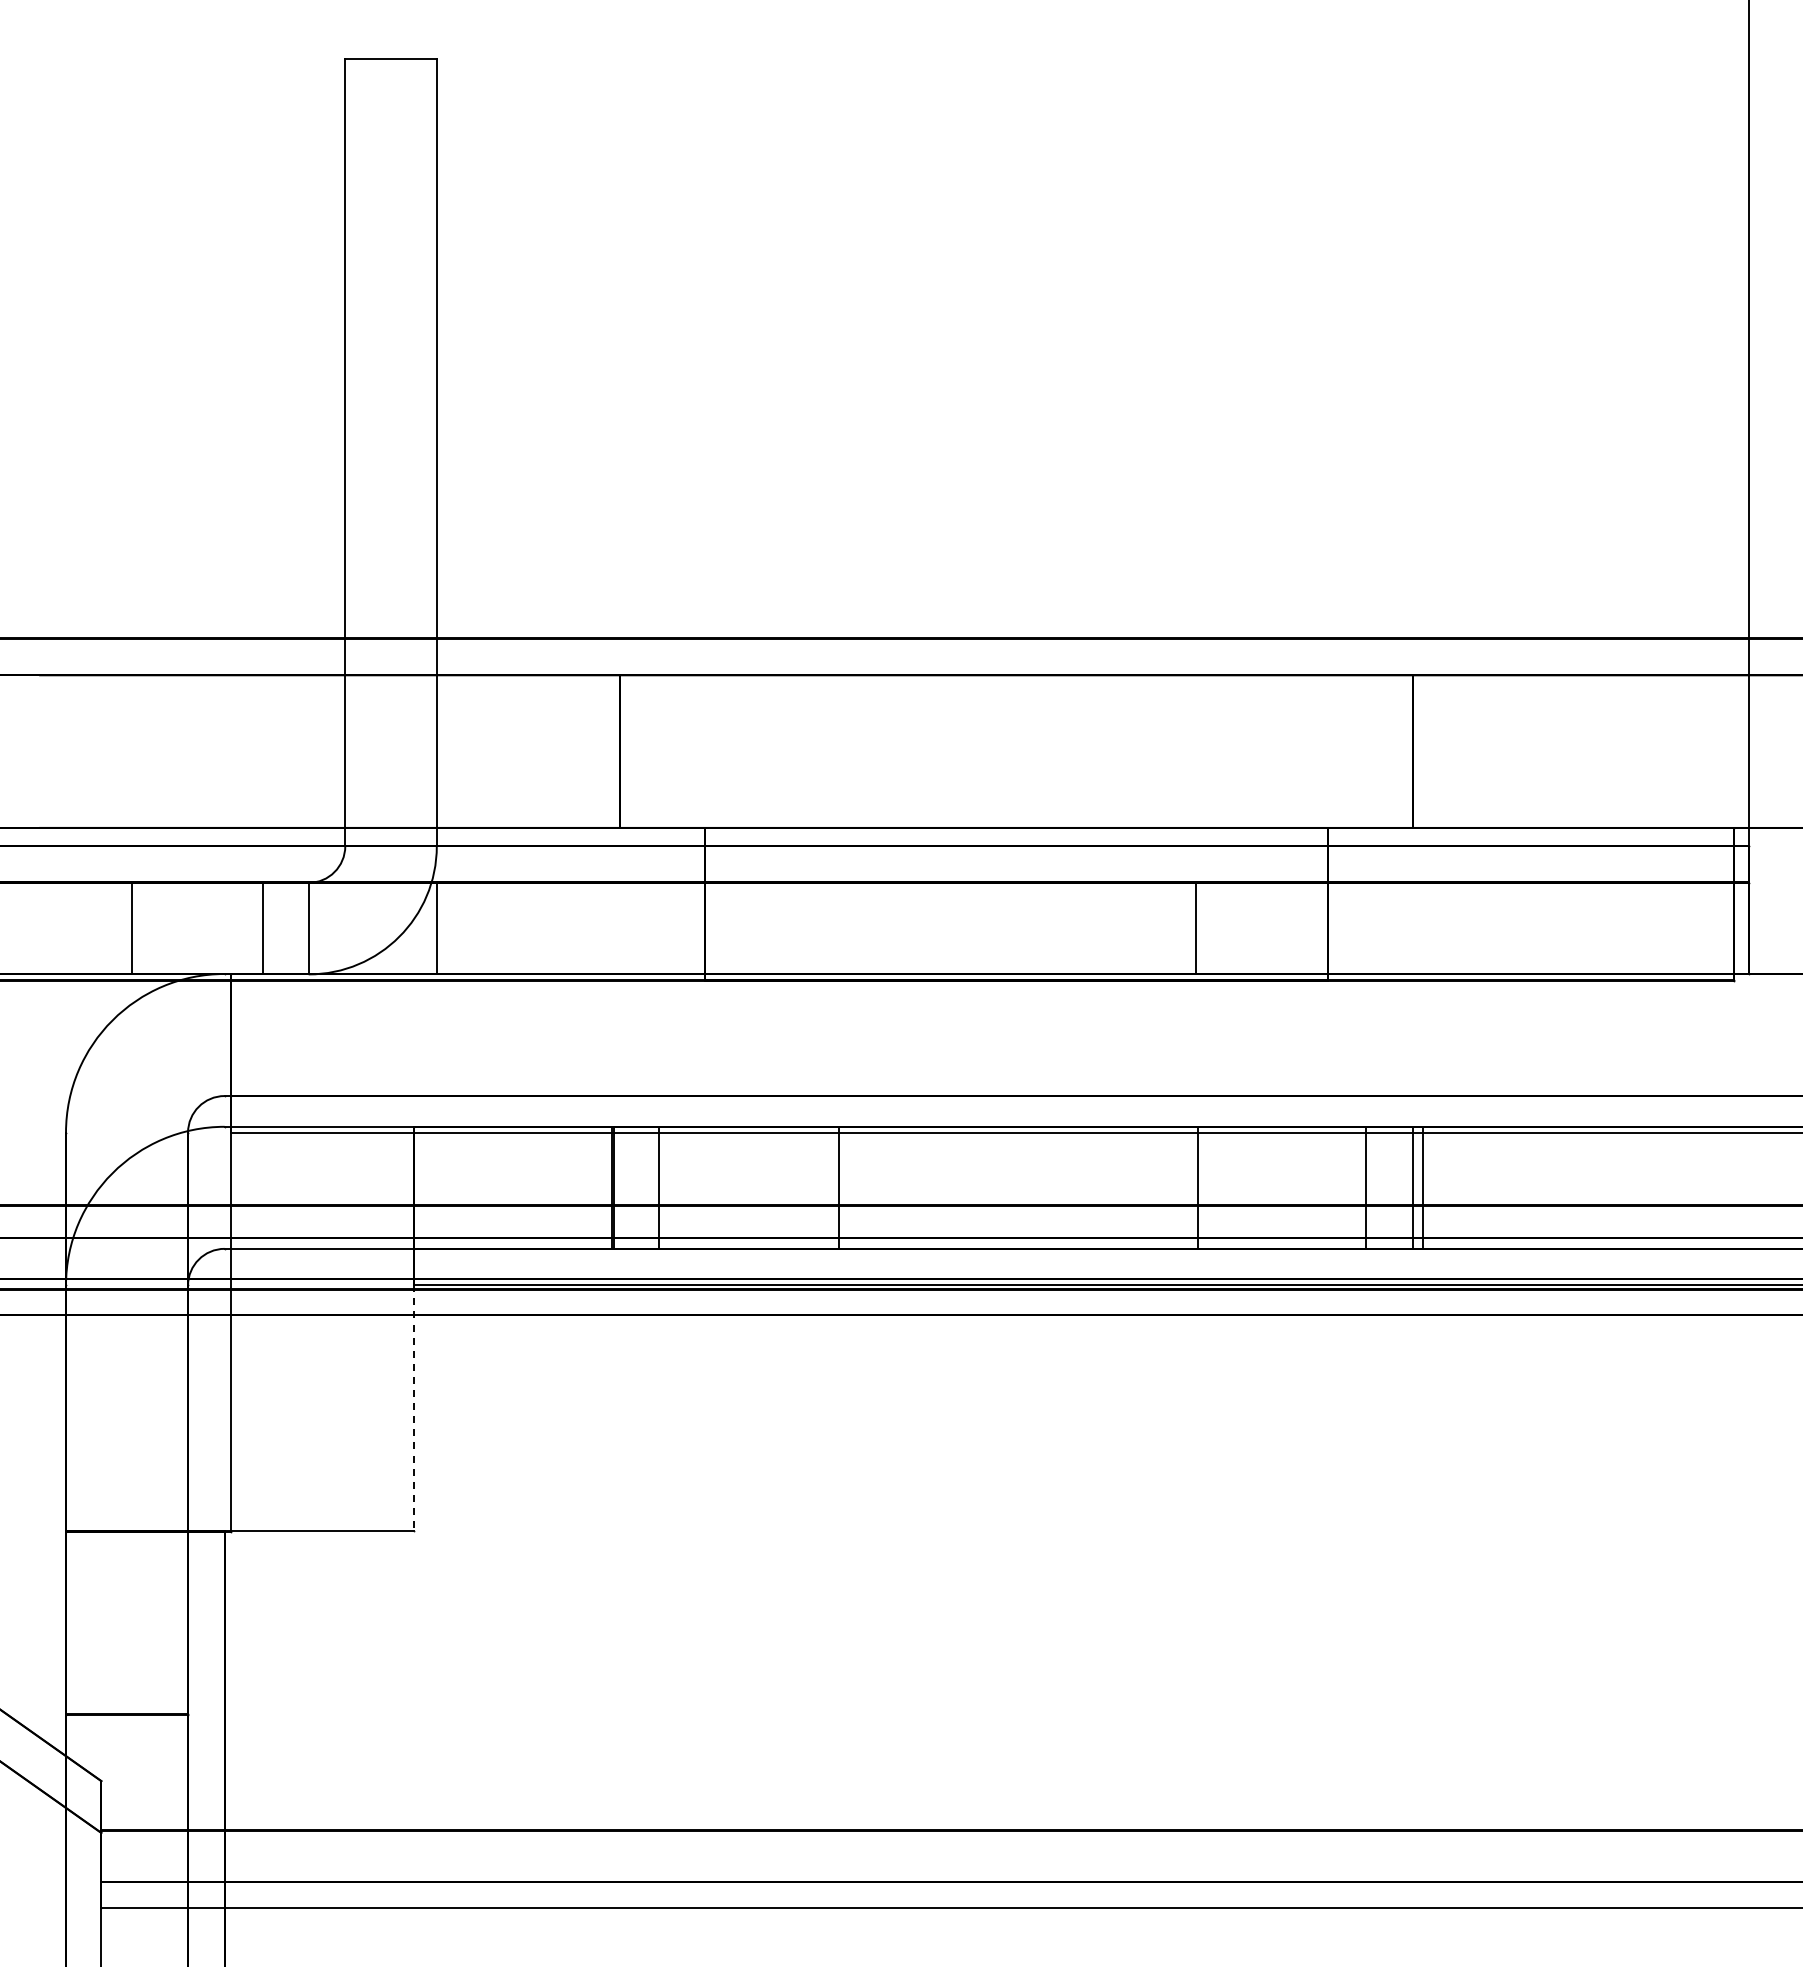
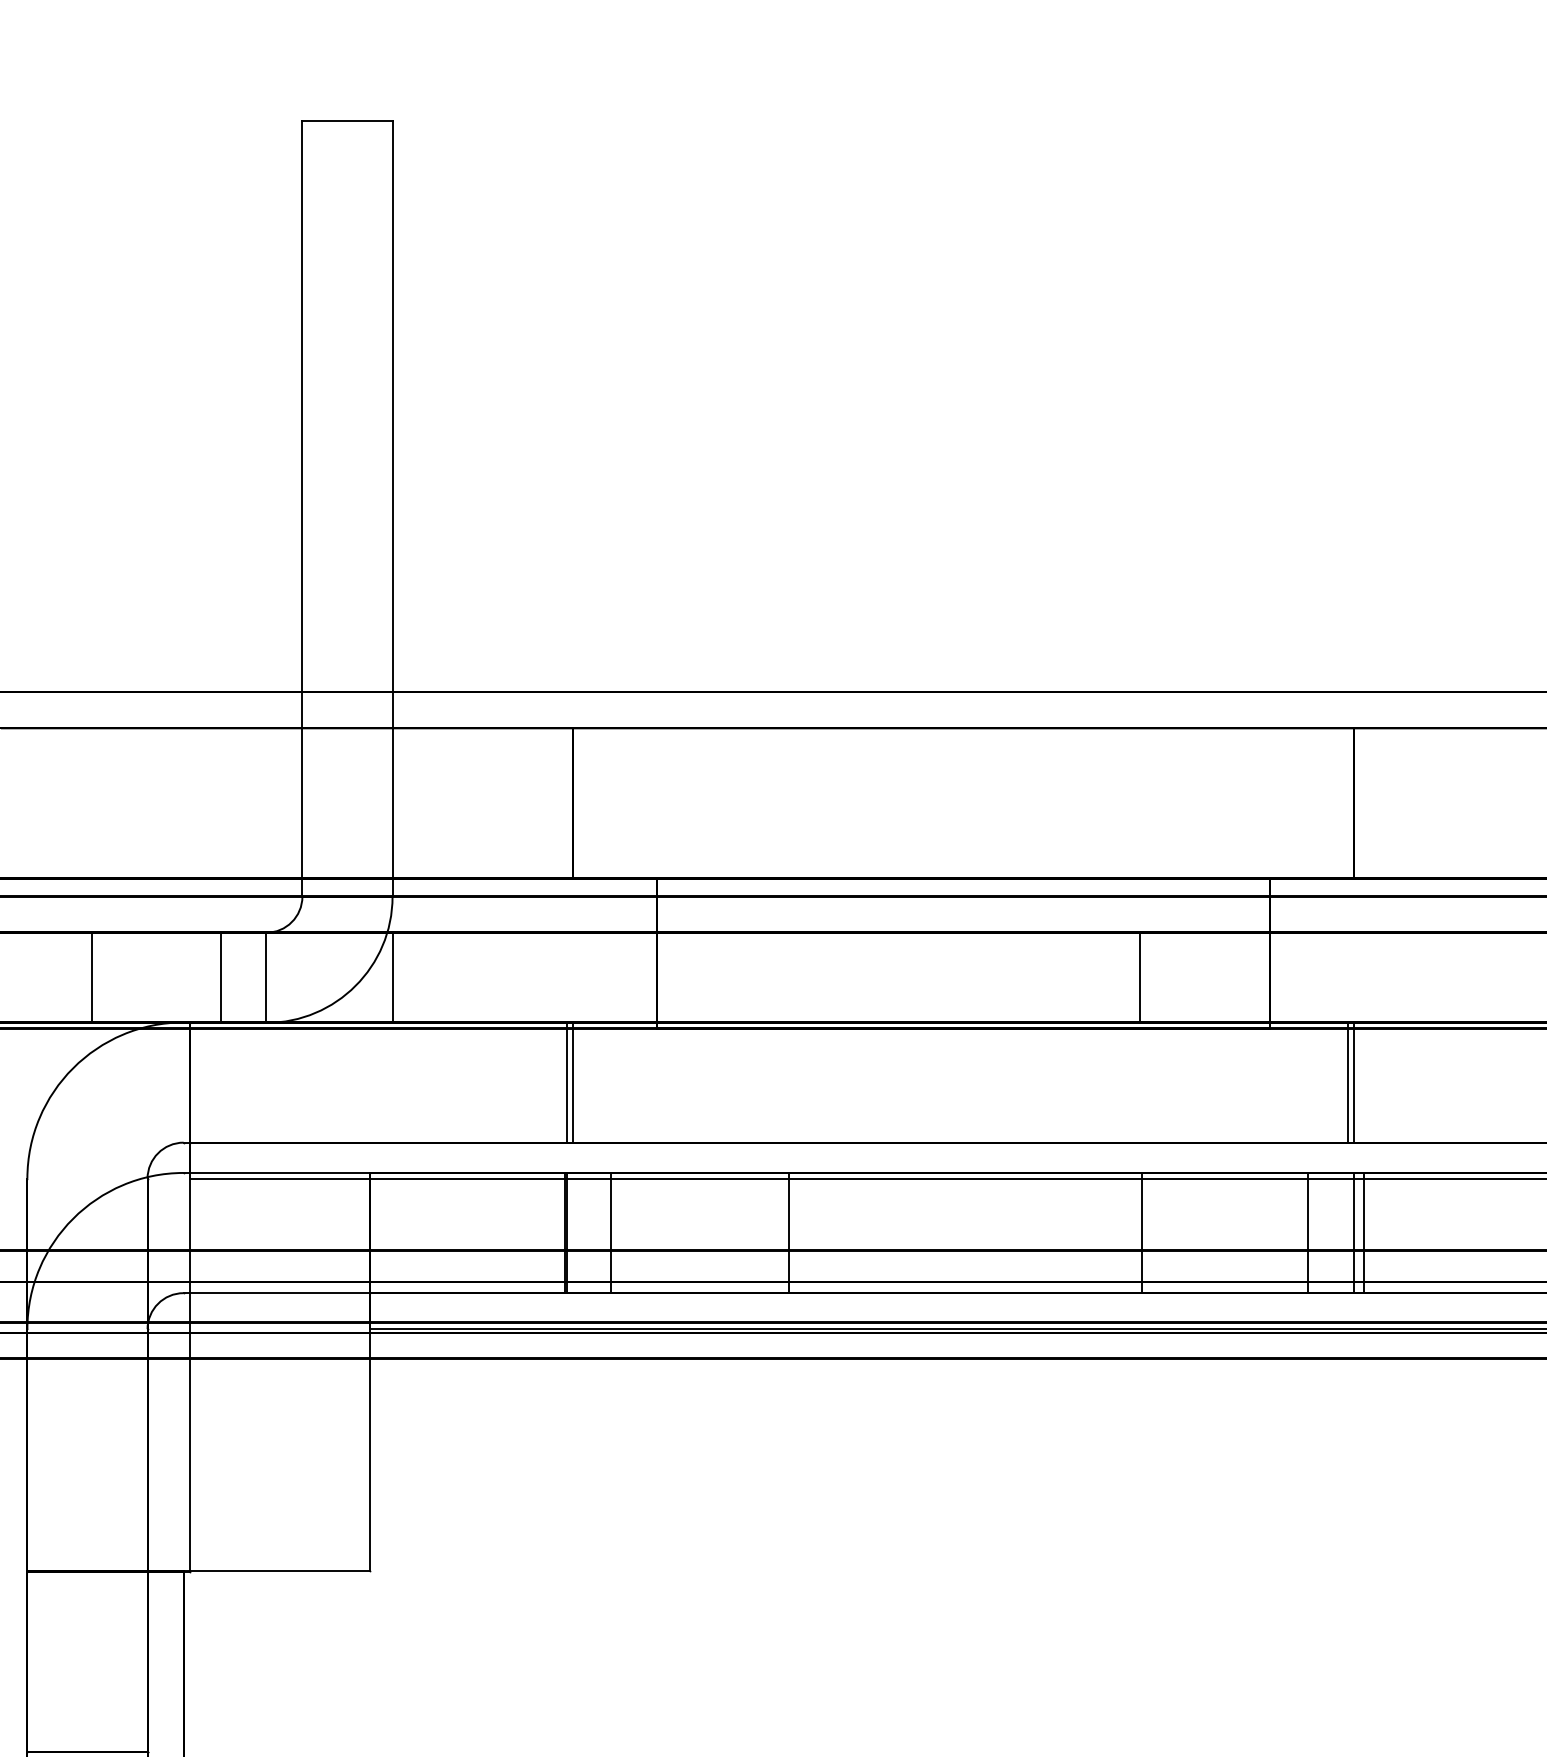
line: (619, 1034) -> (572, 1082), added
line: (1413, 1034) -> (1354, 1082), added
line: (613, 1035) -> (566, 1083), added
line: (1407, 1035) -> (1348, 1083), added
line: (414, 1408) -> (370, 1450), dashed -> solid

